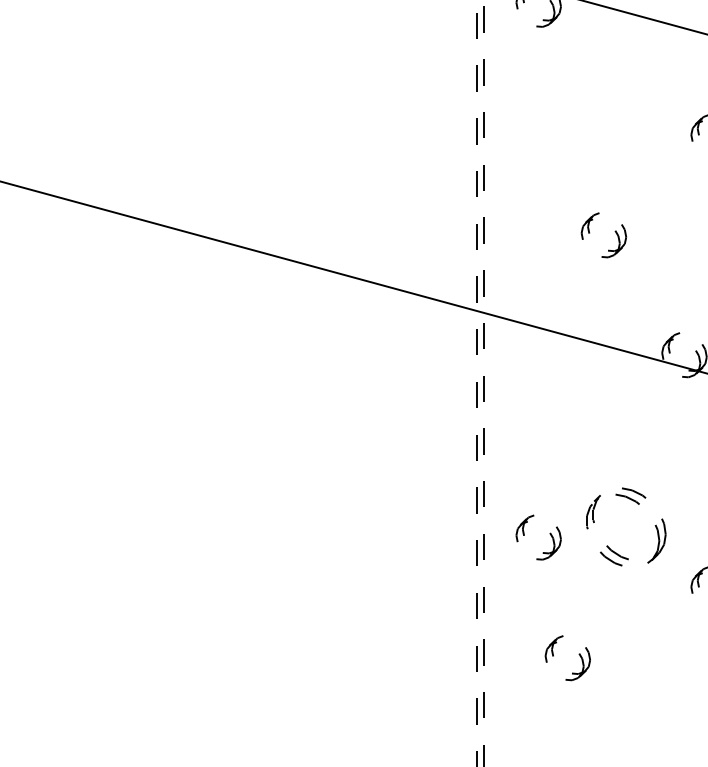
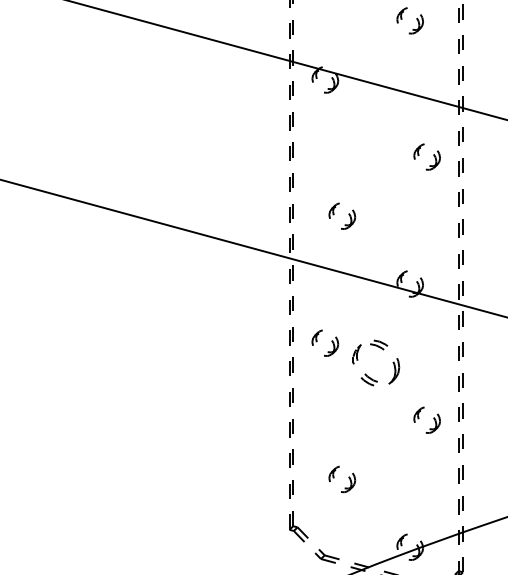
part: (614, 232) -> (348, 214), moved
part: (638, 505) -> (383, 350), moved
part: (549, 534) -> (331, 341), moved
part: (578, 656) -> (348, 478), moved

